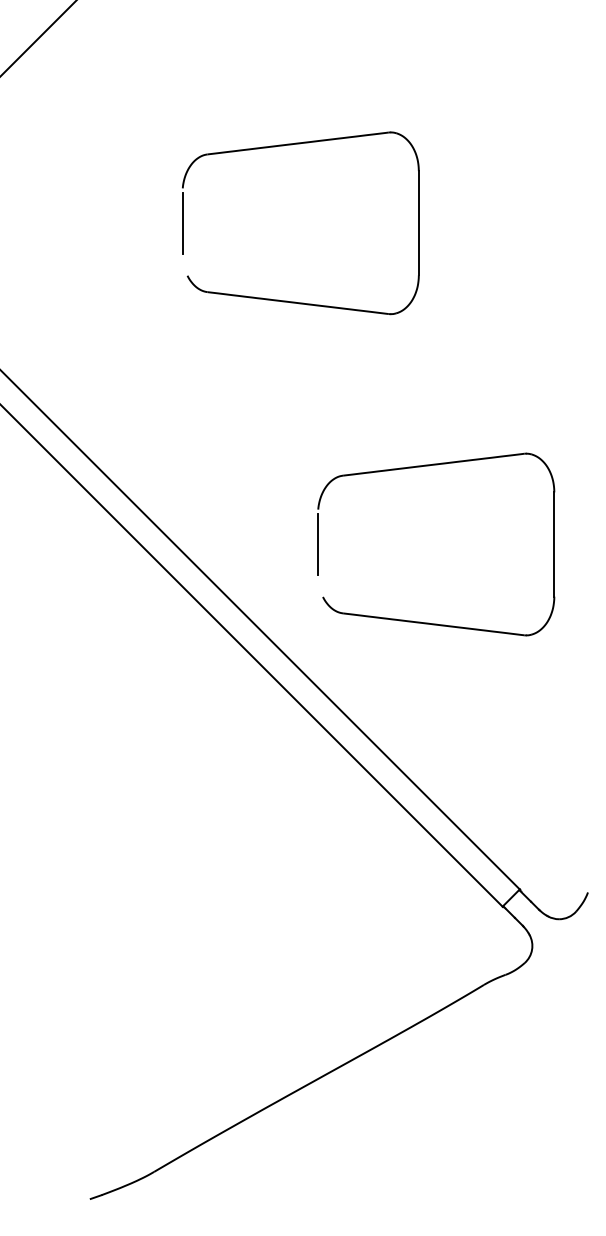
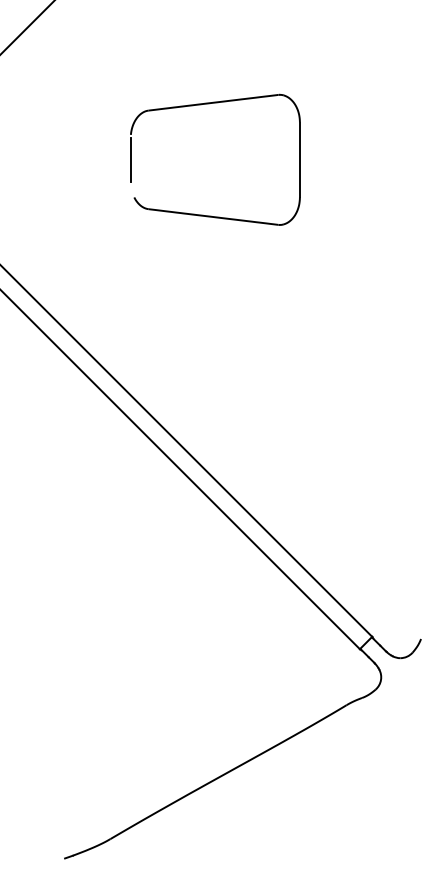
part: (428, 467) -> (306, 334), removed

